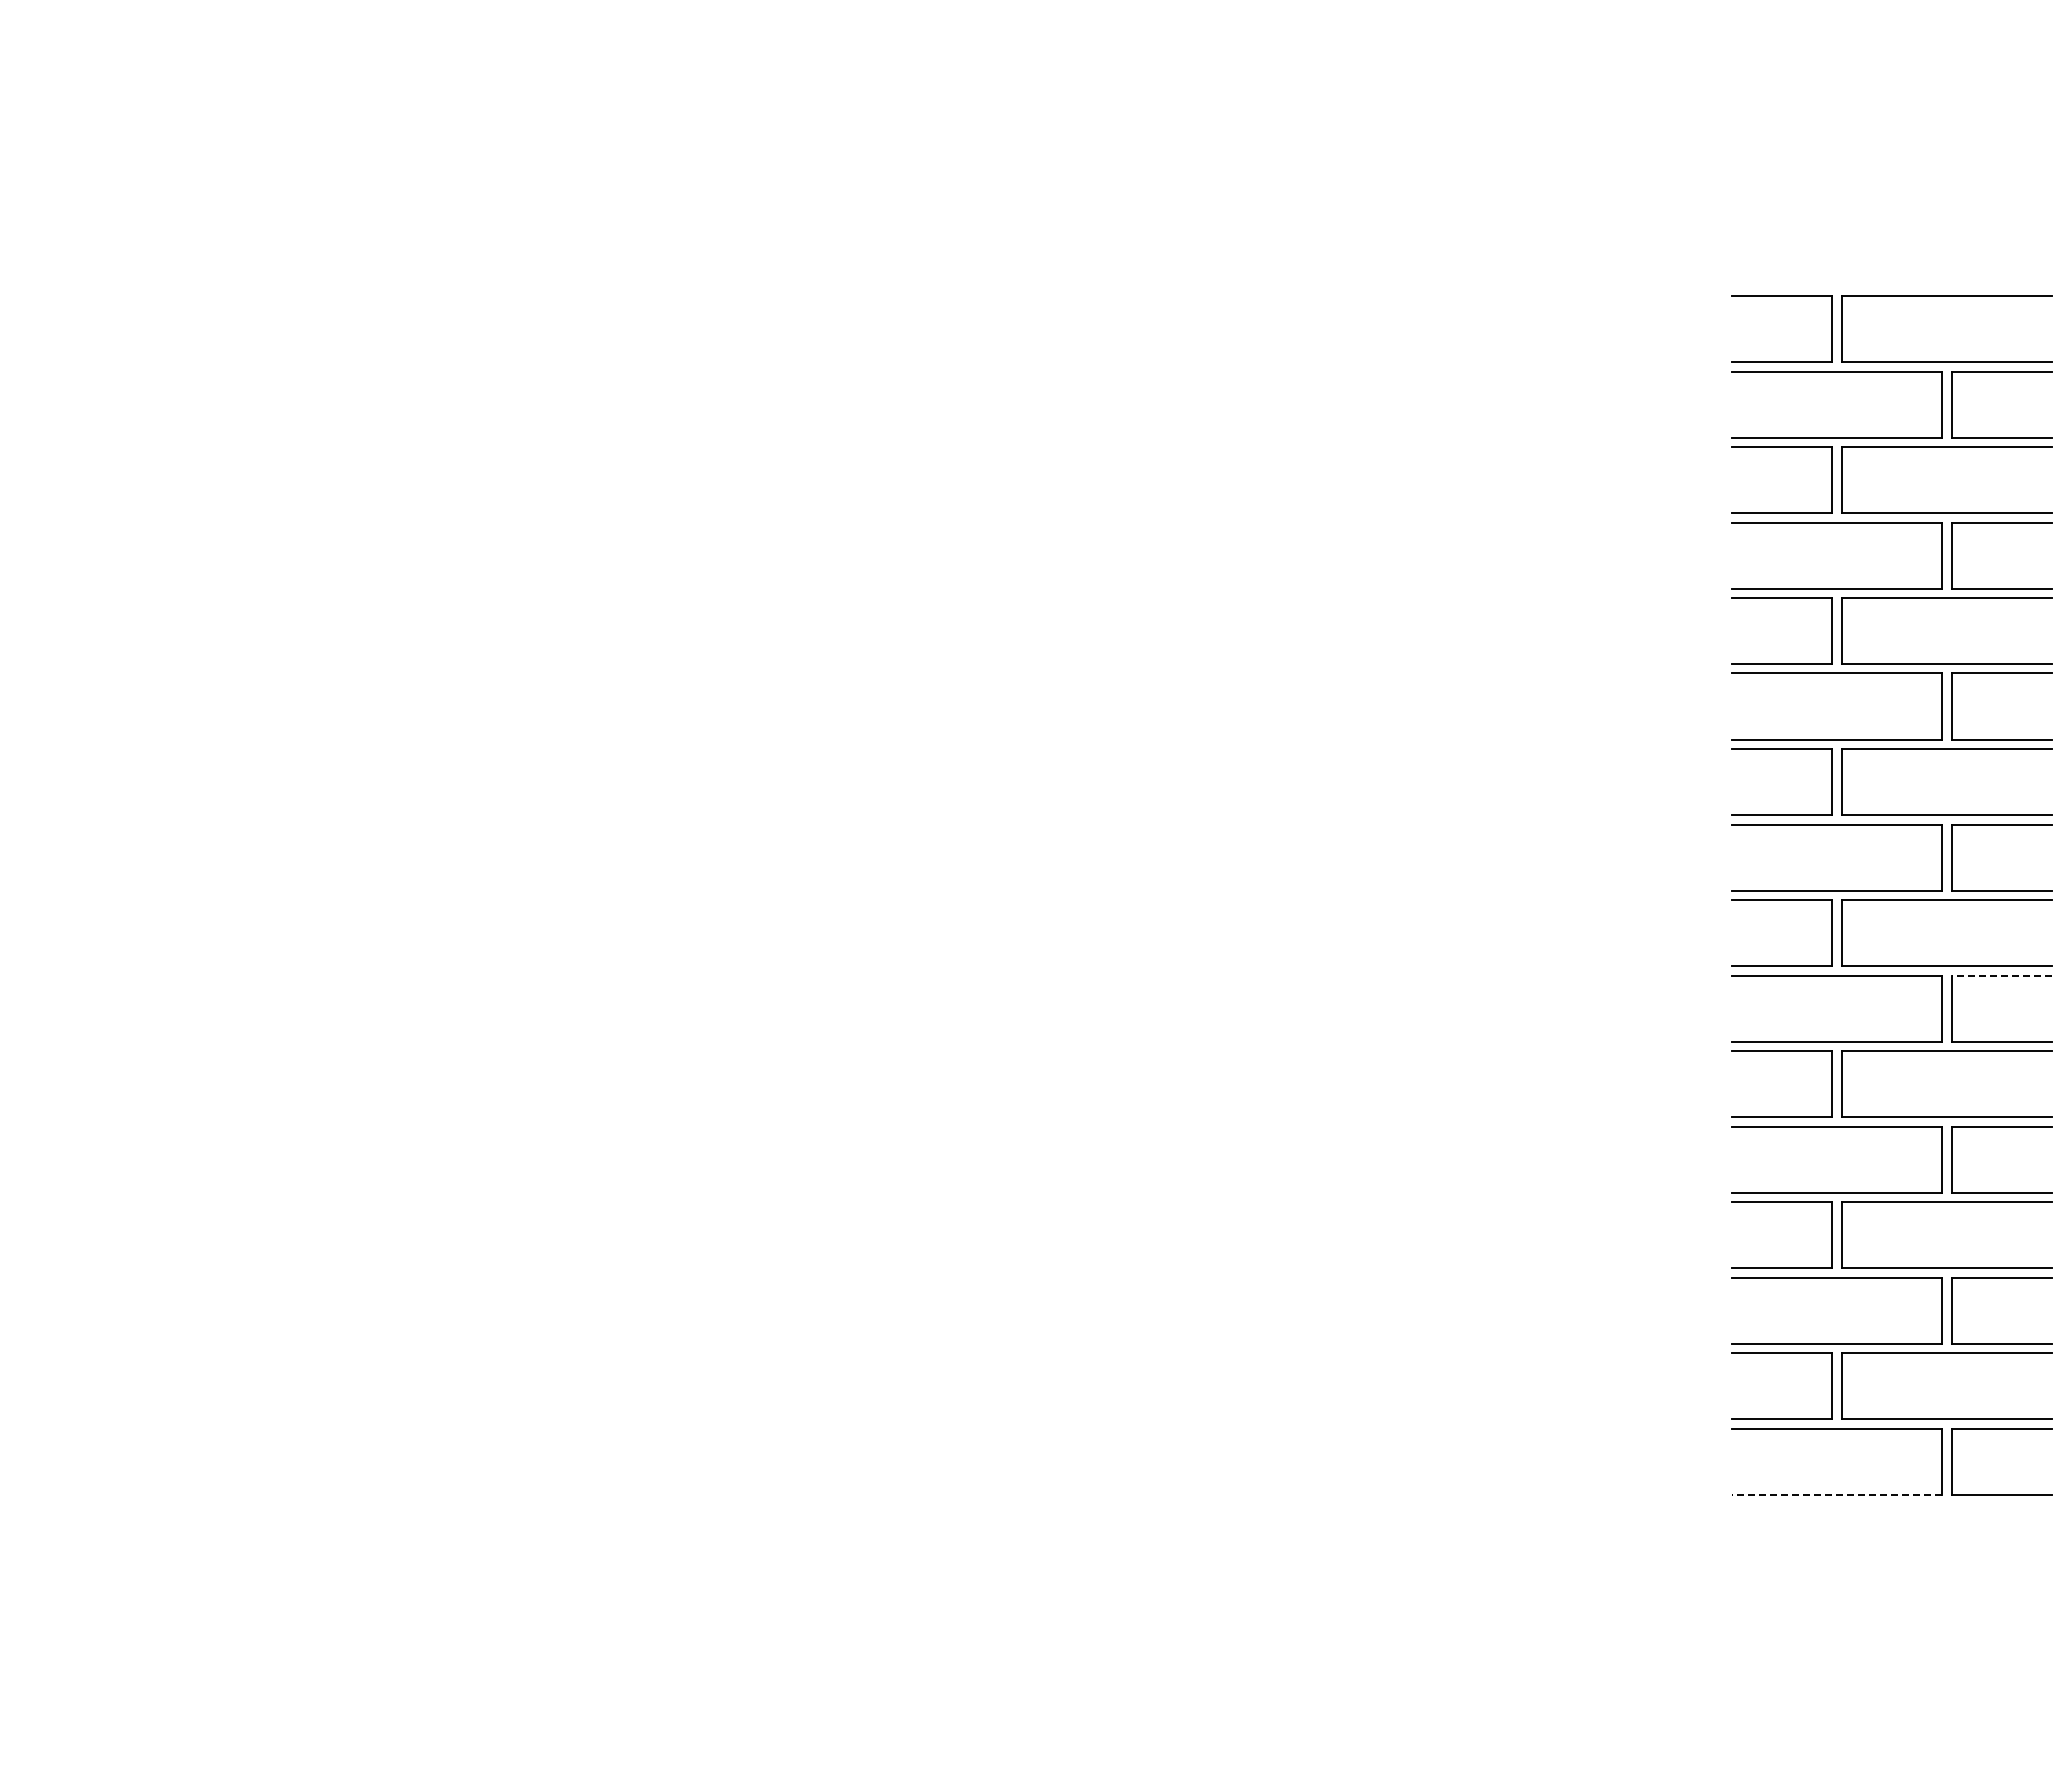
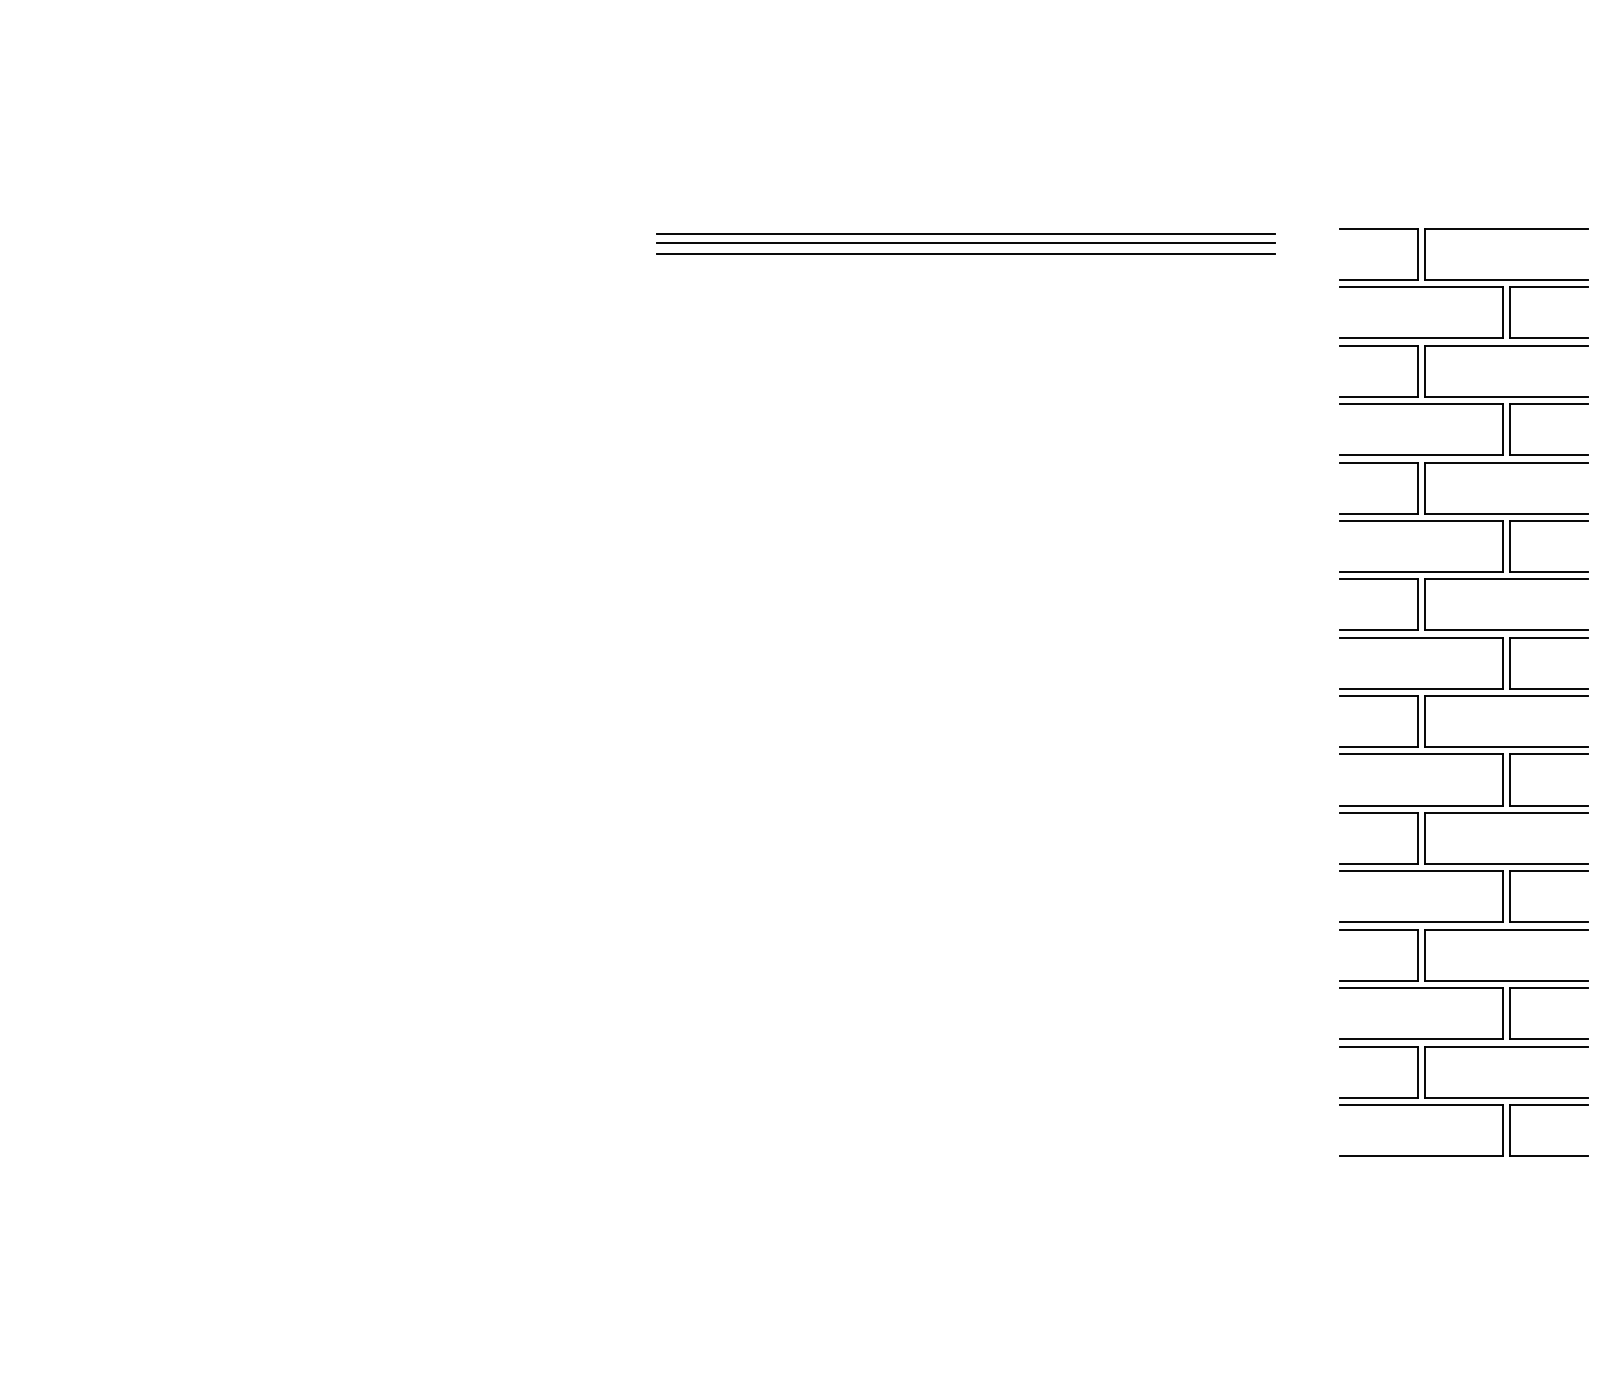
line: (1248, 302) -> (965, 233), added
line: (1248, 315) -> (965, 243), added
line: (1248, 328) -> (965, 253), added
line: (2001, 975) -> (1548, 754), dashed -> solid
line: (1836, 1494) -> (1420, 1155), dashed -> solid

